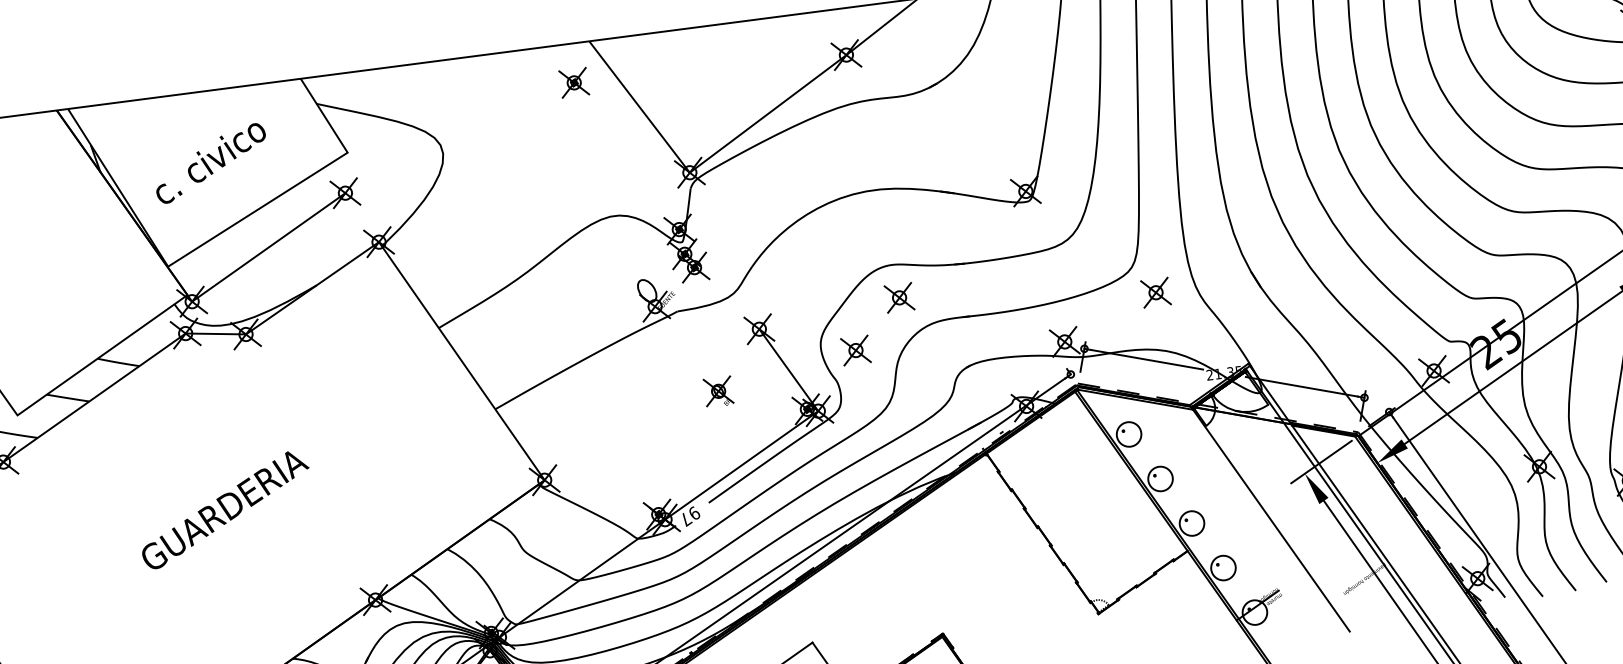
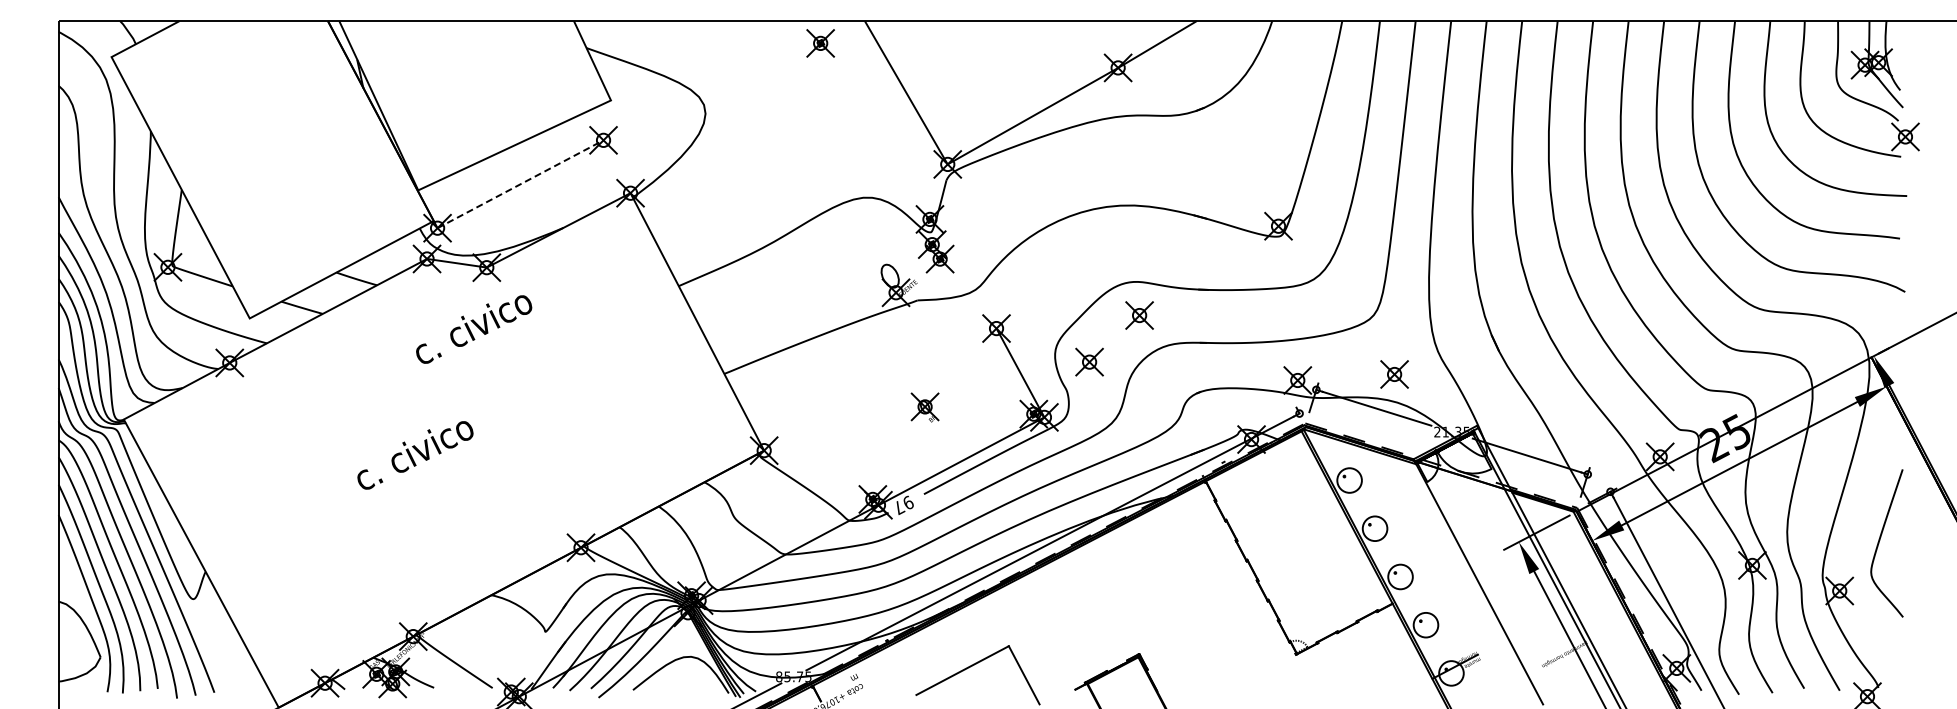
part: (574, 82) -> (820, 43), moved
text: (211, 163) -> (474, 329), moved
line: (268, 247) -> (520, 184), solid -> dashed
part: (1155, 292) -> (1394, 374), moved
part: (718, 392) -> (924, 407), moved
text: (225, 510) -> (443, 439), GUARDERIA -> c. civico

